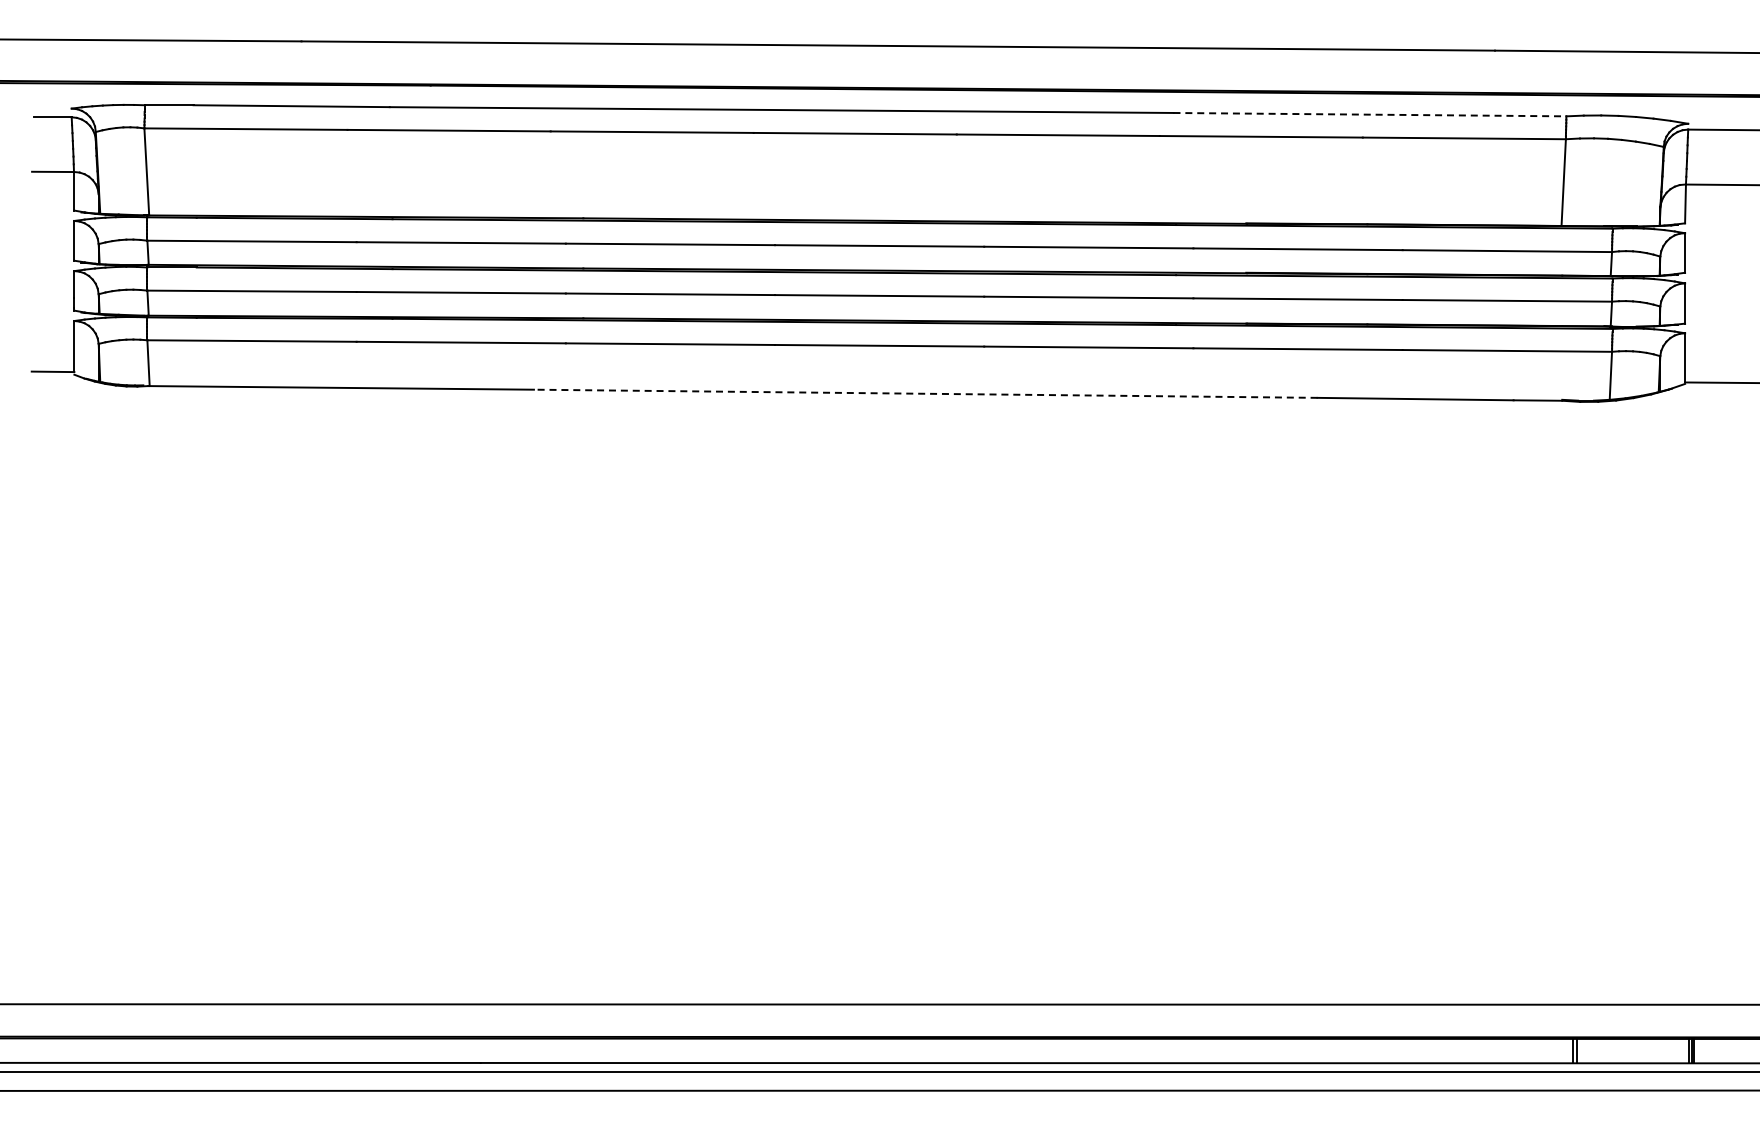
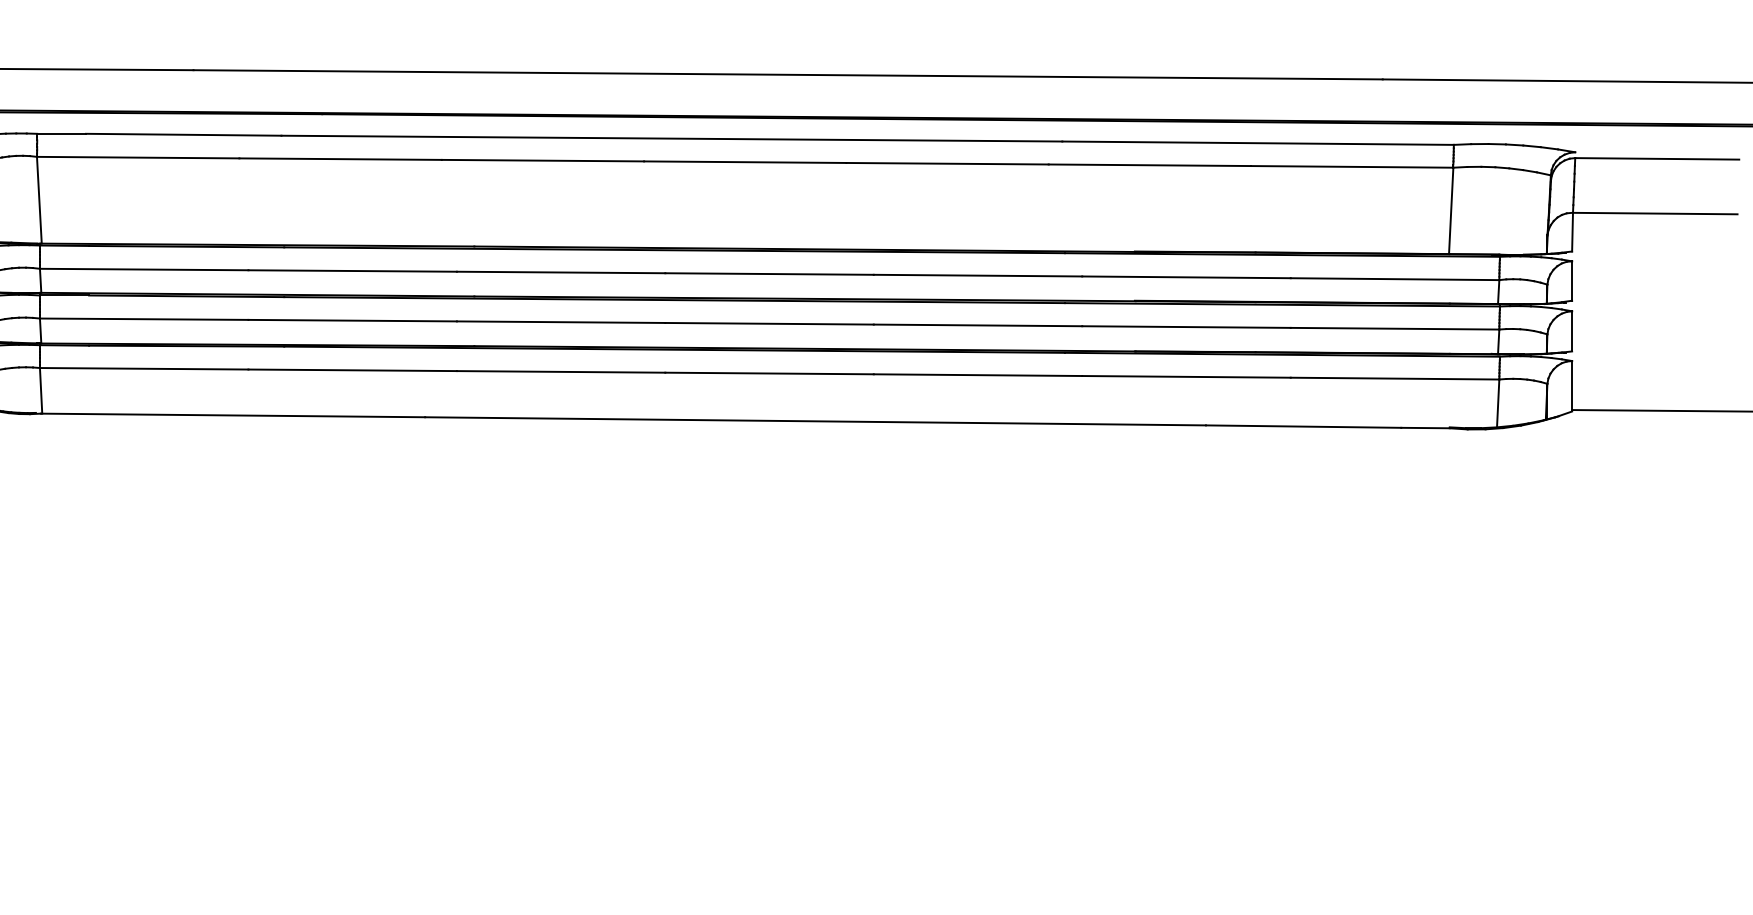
line: (1370, 114) -> (1258, 143), dashed -> solid
line: (925, 393) -> (815, 421), dashed -> solid

